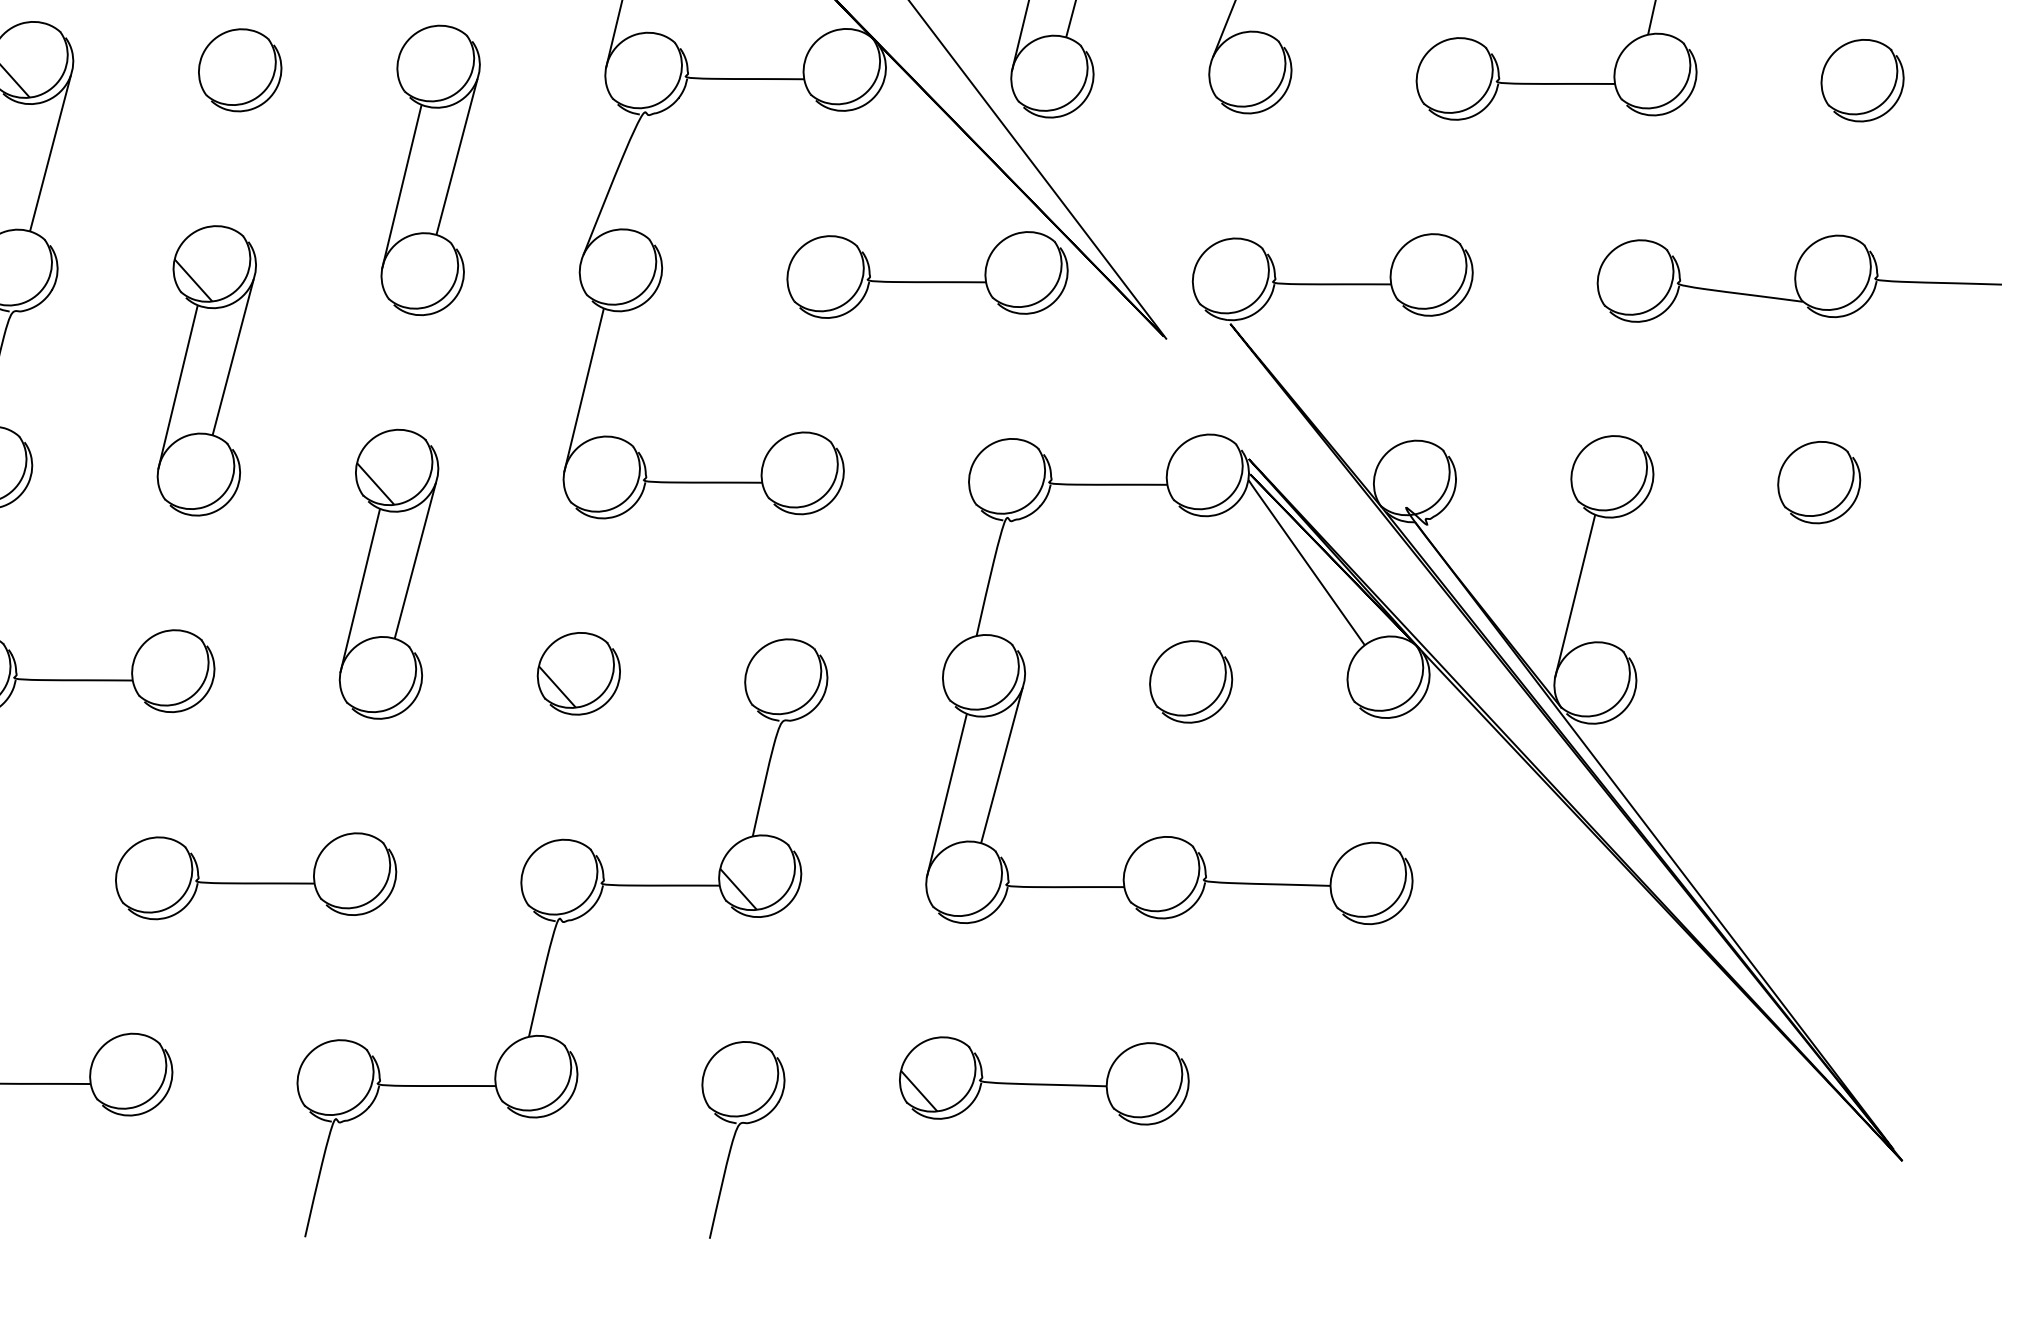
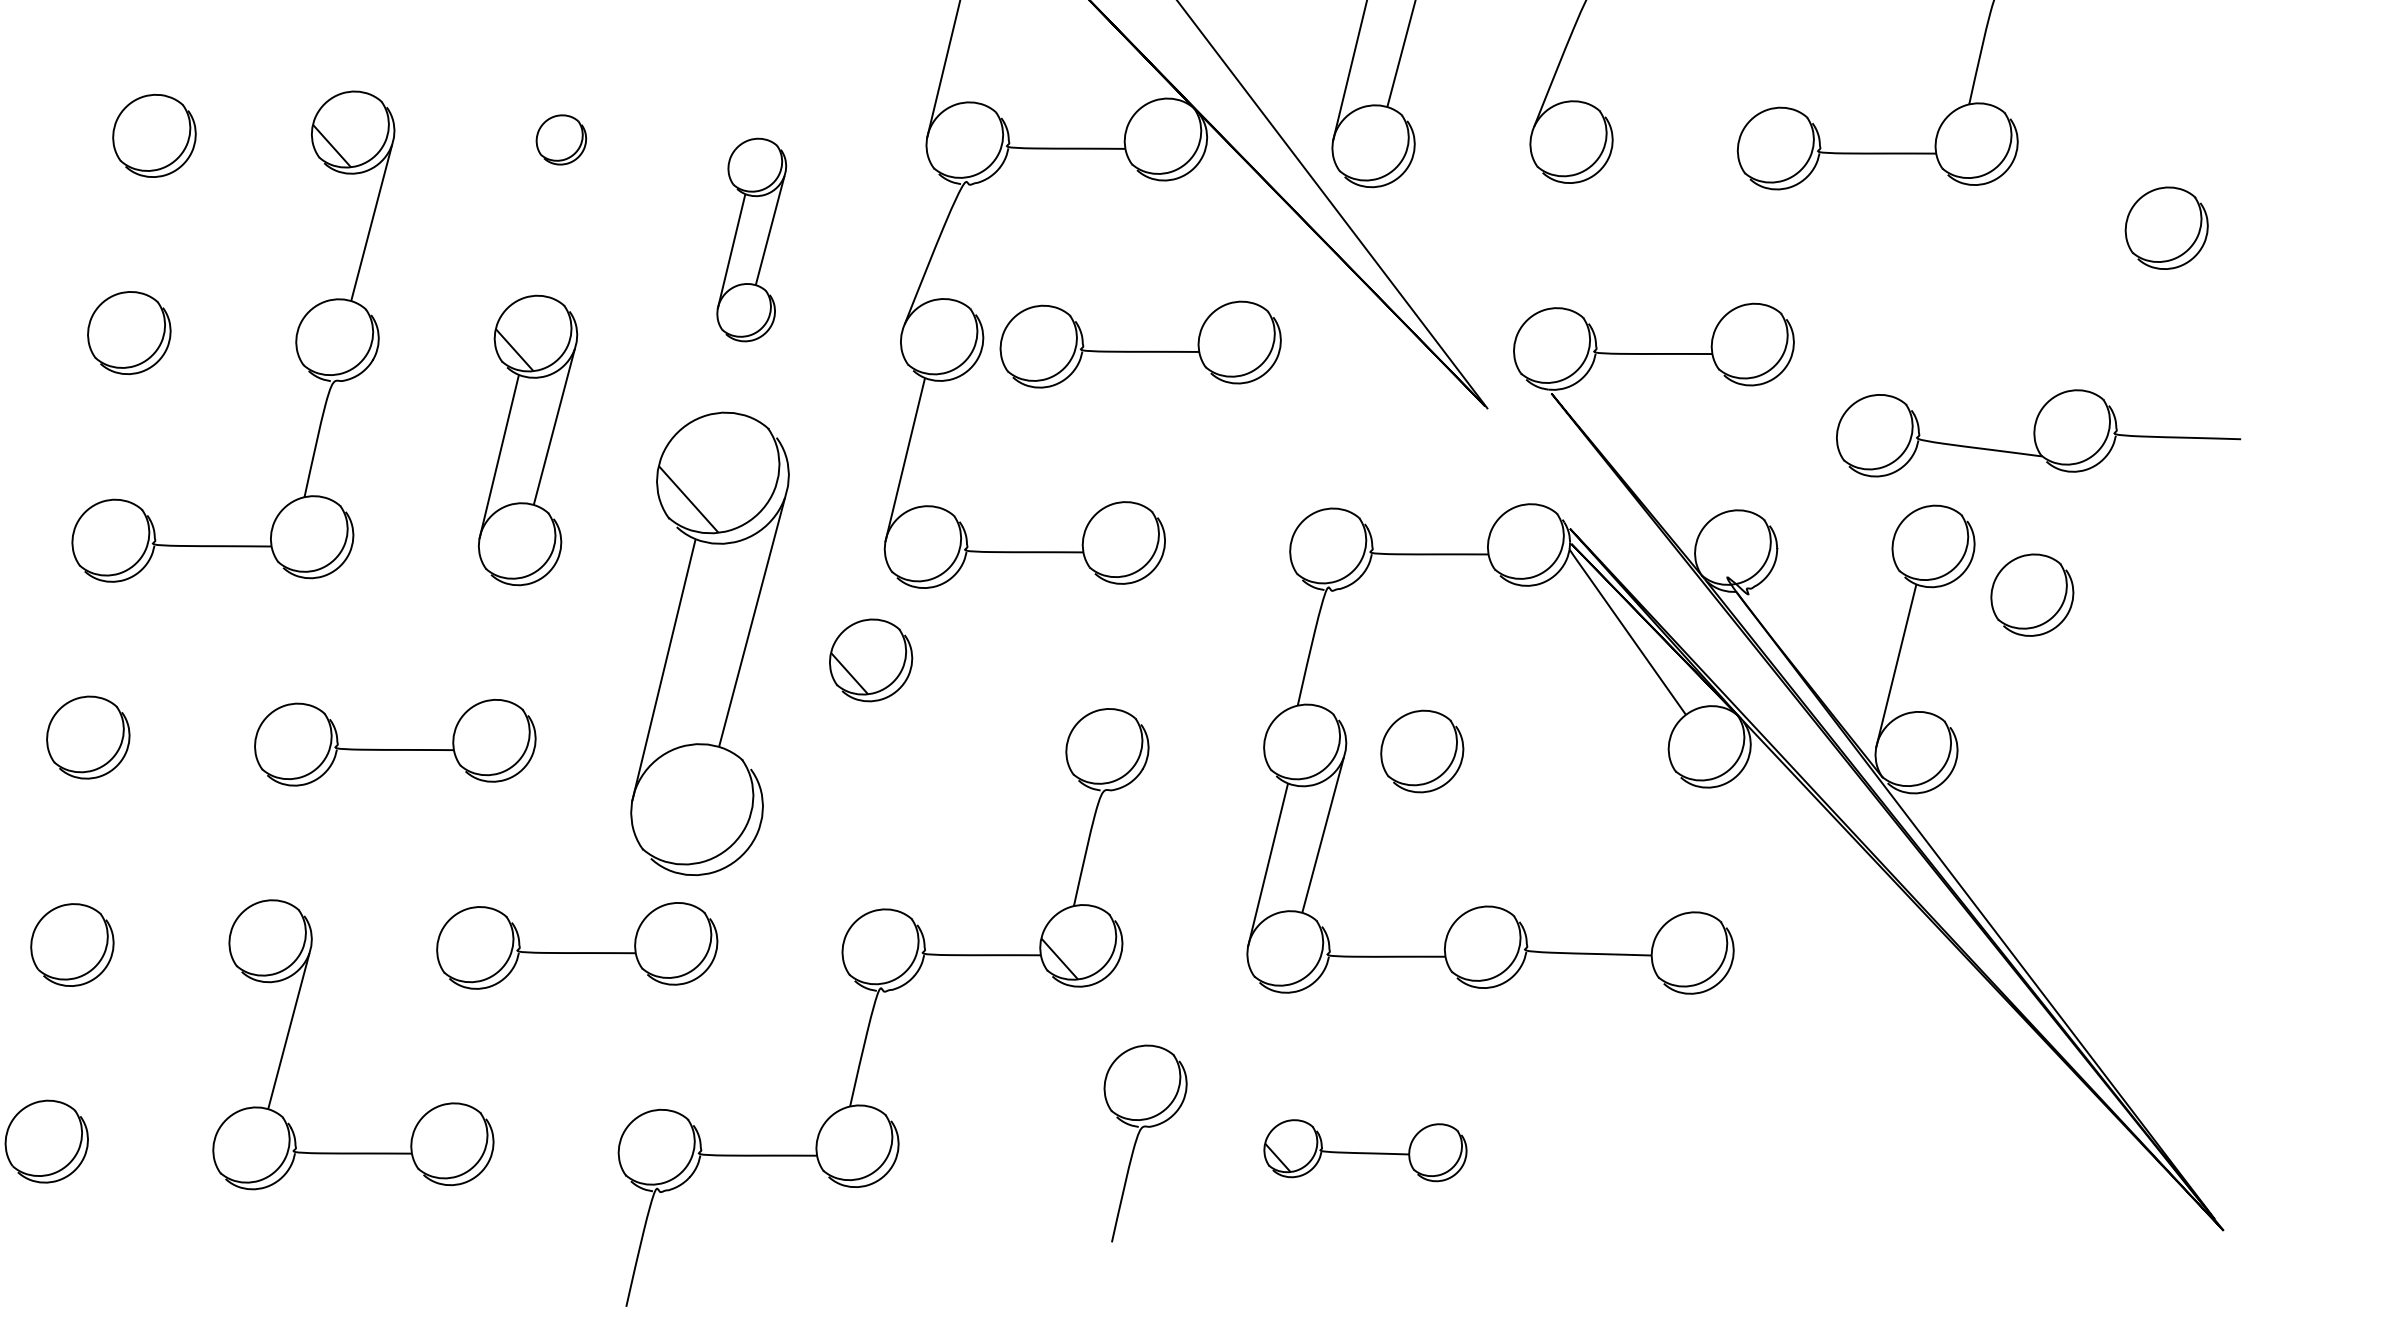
part: (240, 69) -> (561, 139), size x0.6
part: (1862, 79) -> (2166, 227), moved
part: (430, 169) -> (751, 239), size x0.7
part: (927, 274) -> (1140, 344), moved
part: (1799, 278) -> (2038, 433), moved
part: (1819, 481) -> (2032, 594), moved
part: (389, 573) -> (710, 643), size x1.6
part: (579, 673) -> (871, 660), moved
part: (1191, 681) -> (1422, 751), moved
part: (1044, 1080) -> (1365, 1150), size x0.7
part: (735, 1136) -> (1137, 1140), moved

